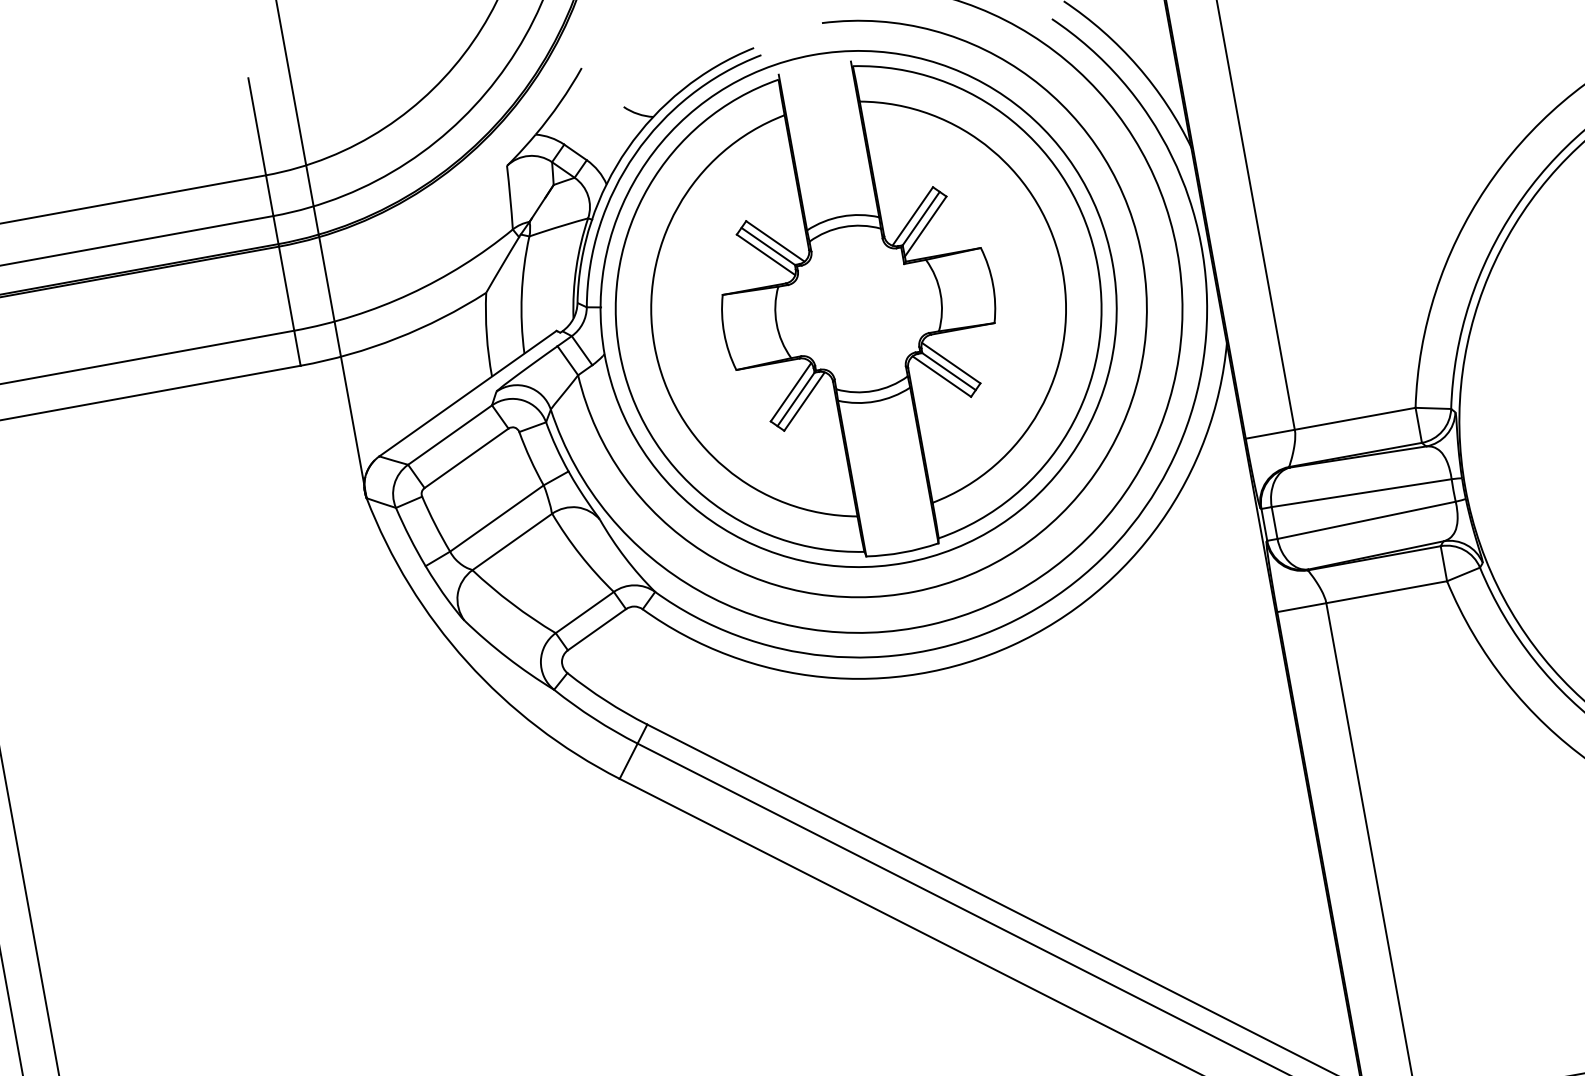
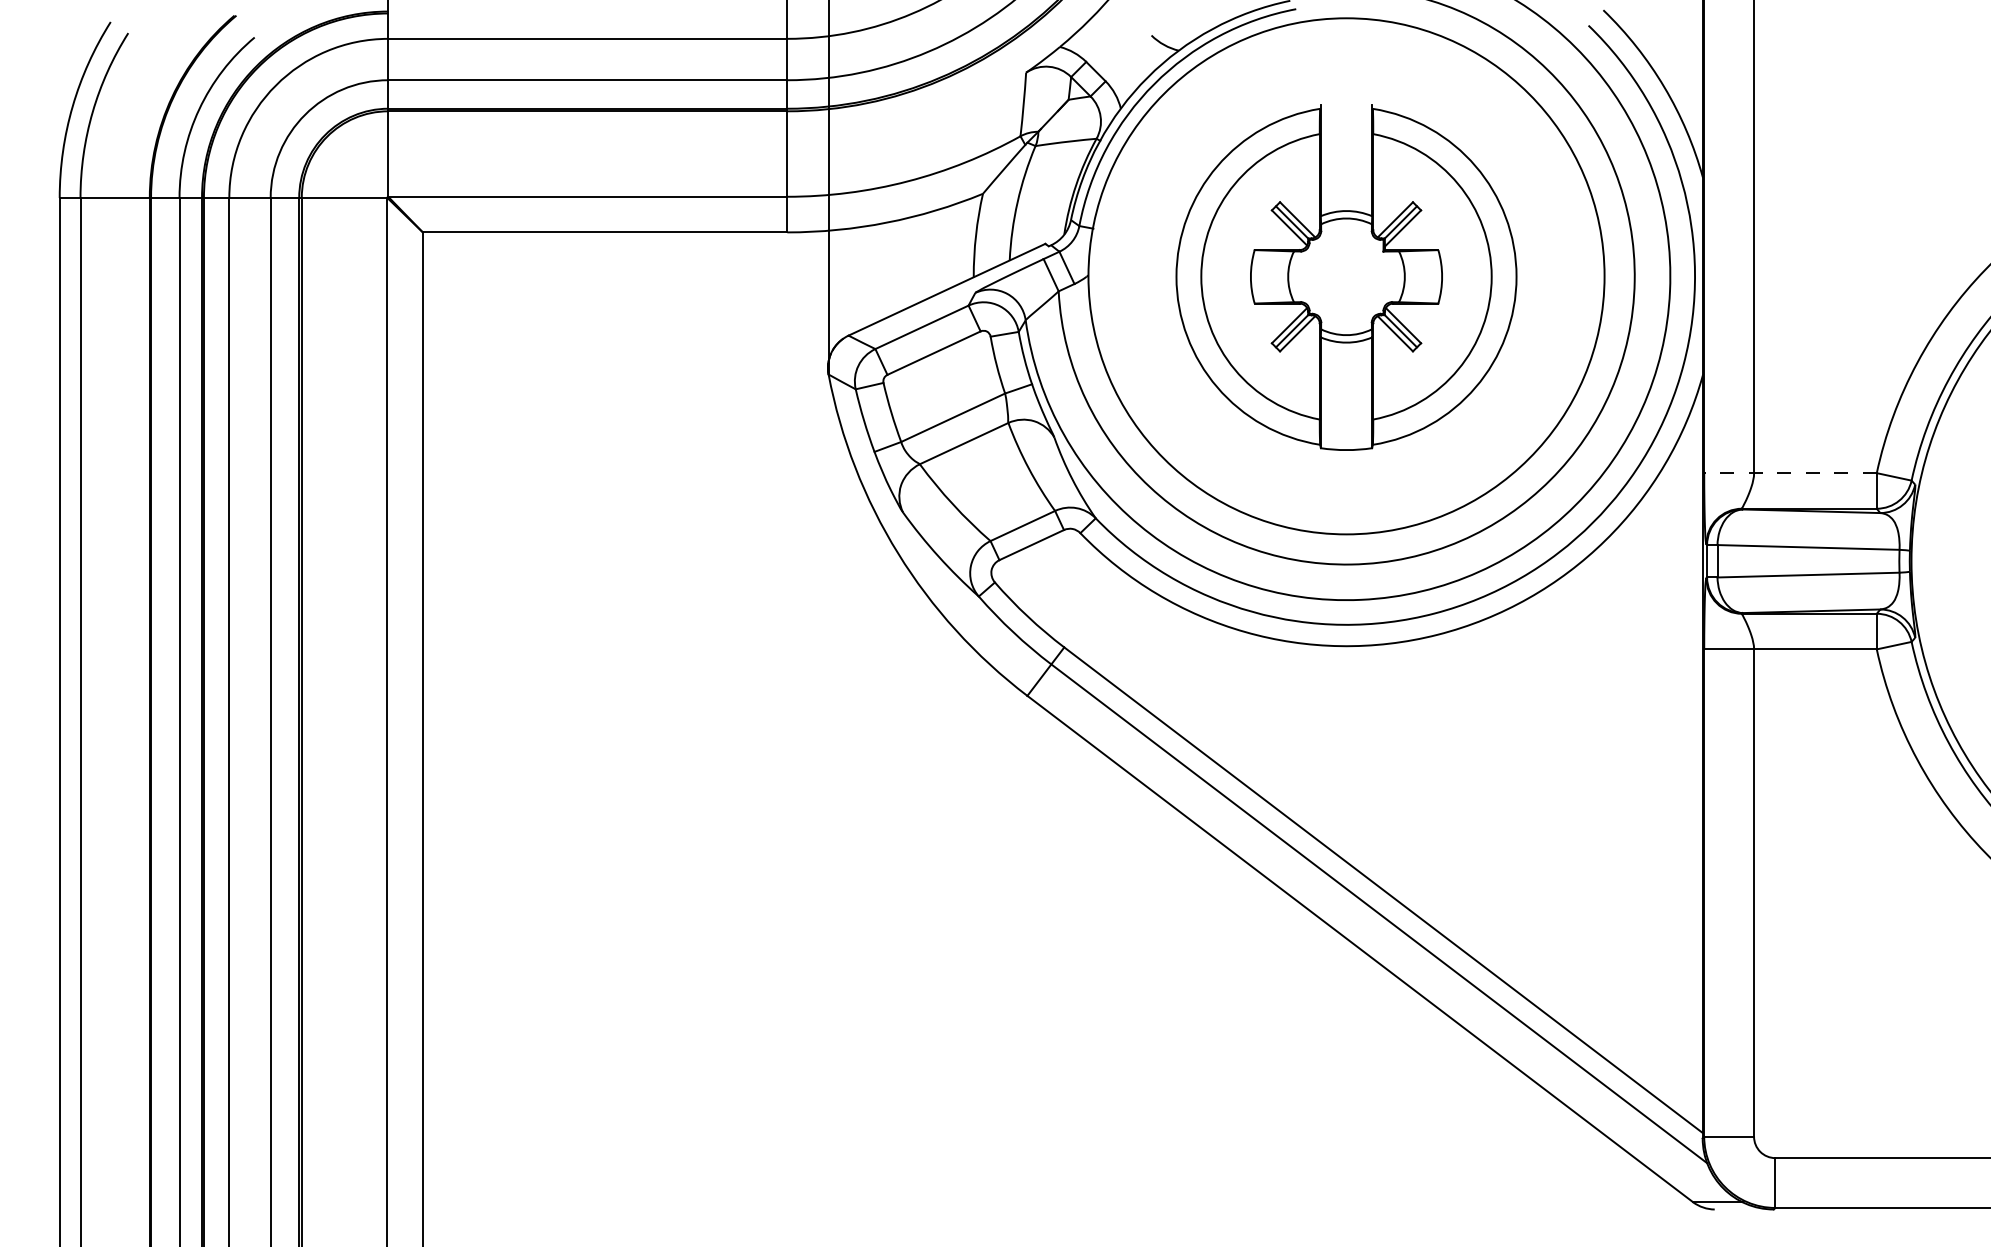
part: (858, 310) -> (1346, 277), size x0.7
line: (1330, 423) -> (1790, 473), solid -> dashed

